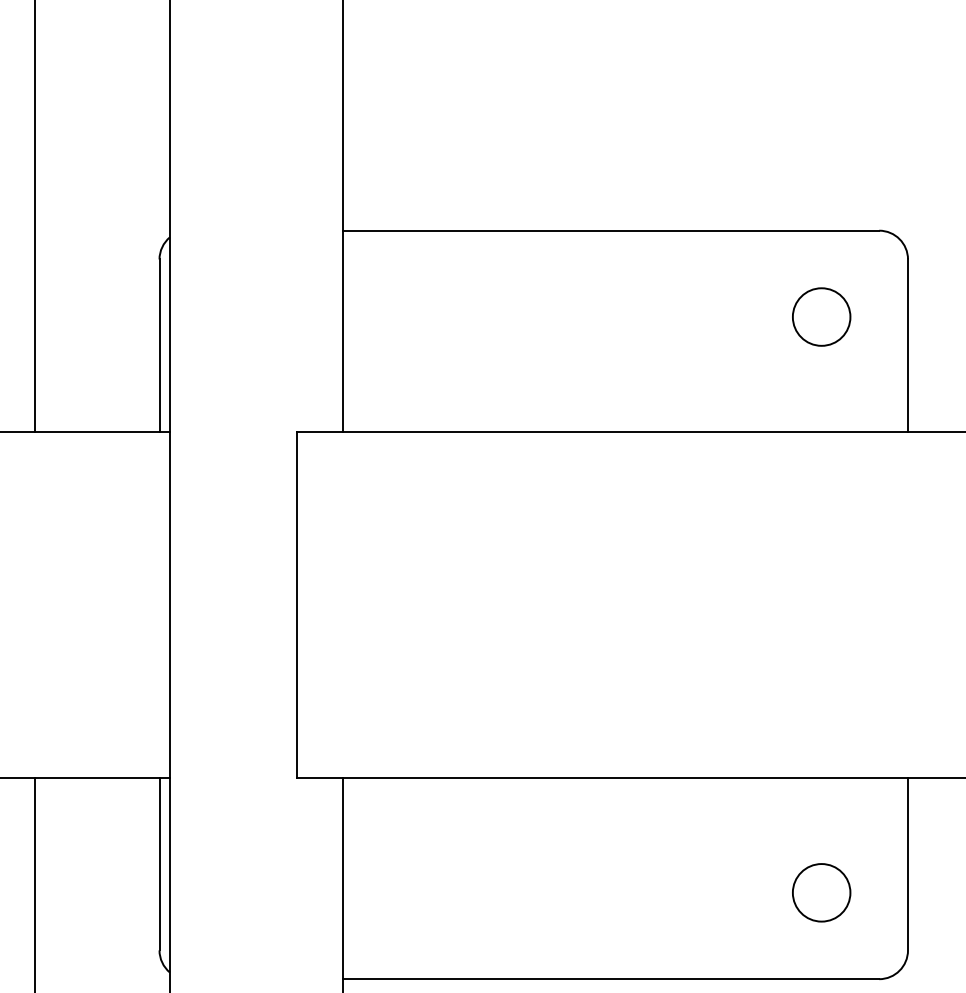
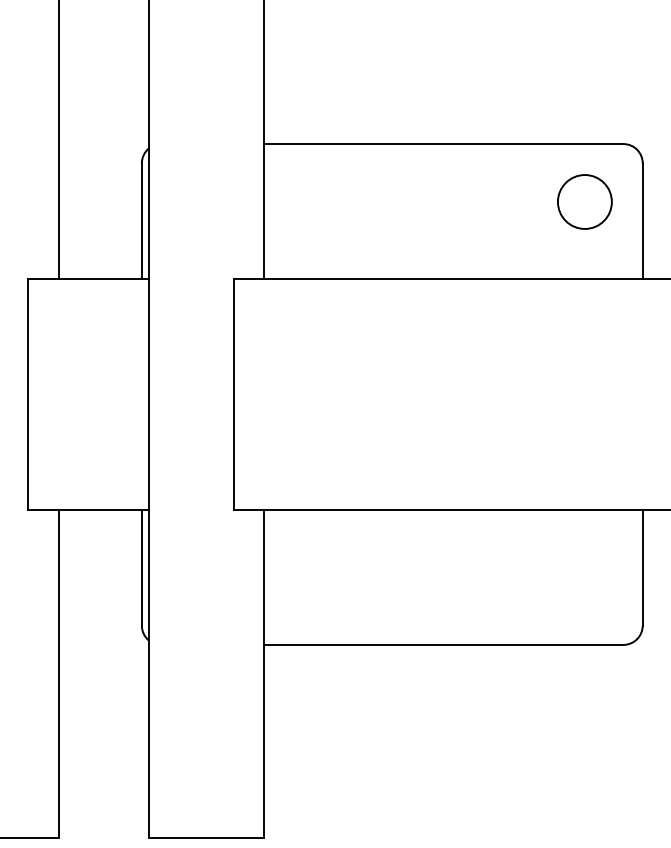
circle: (820, 316) -> (584, 201), size x1.4
circle: (820, 893) -> (584, 587), removed

